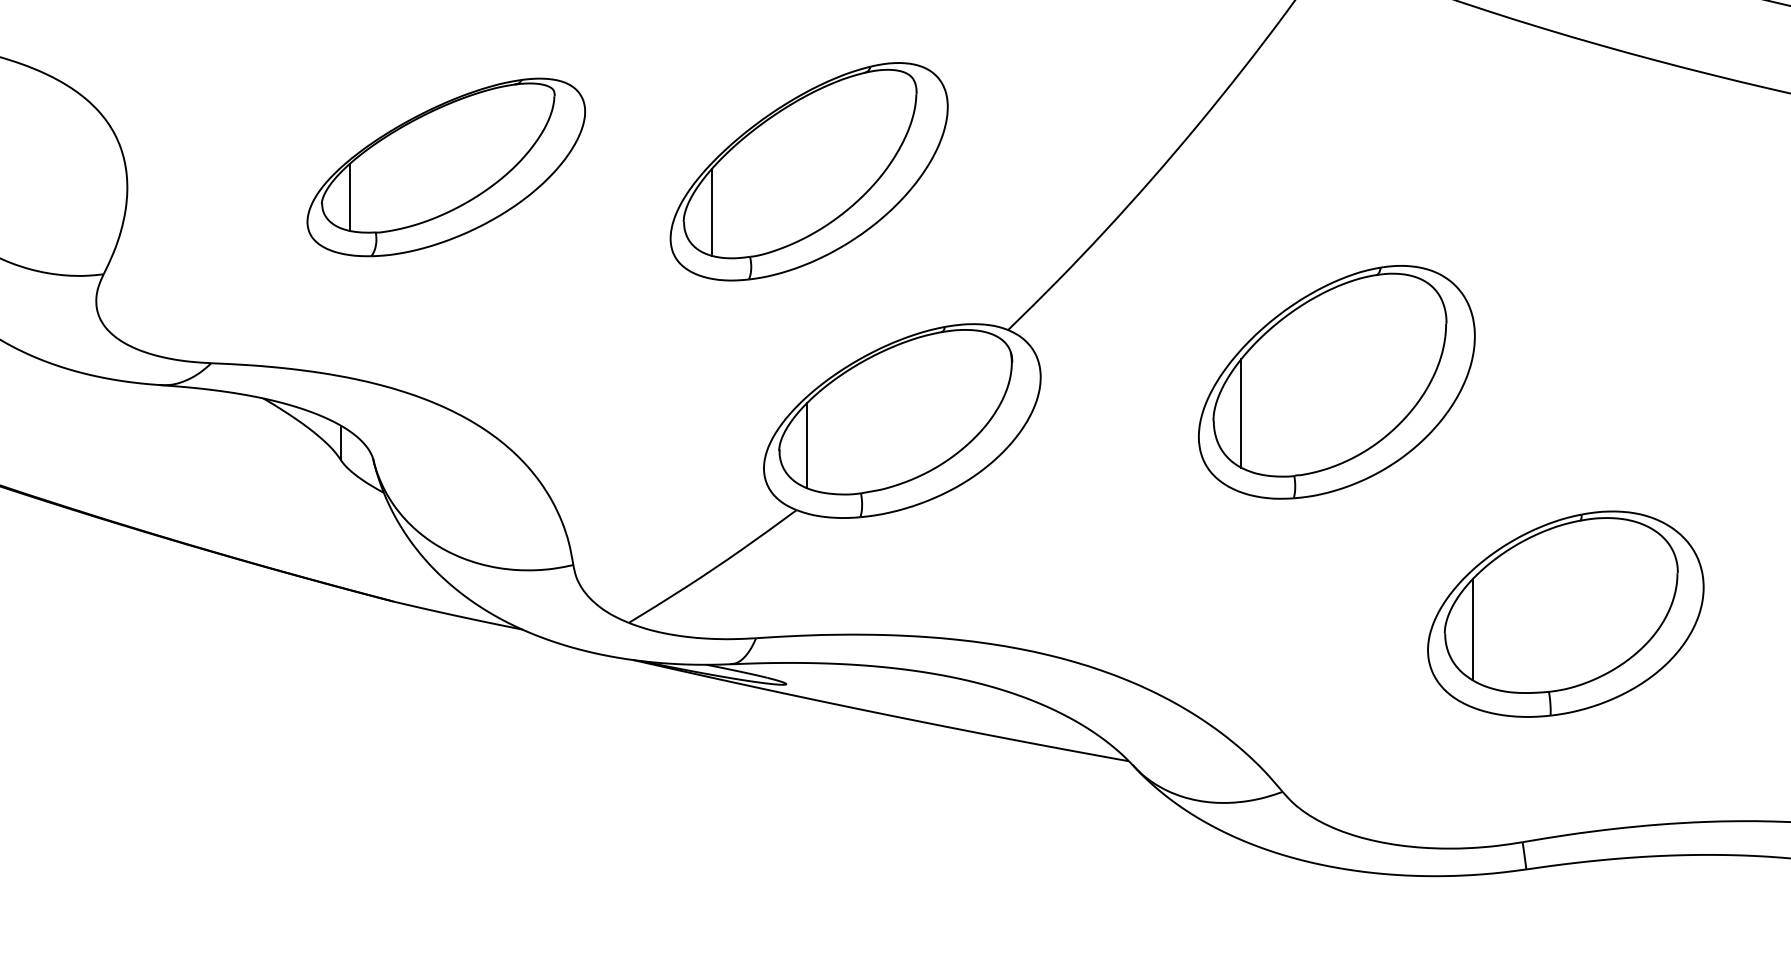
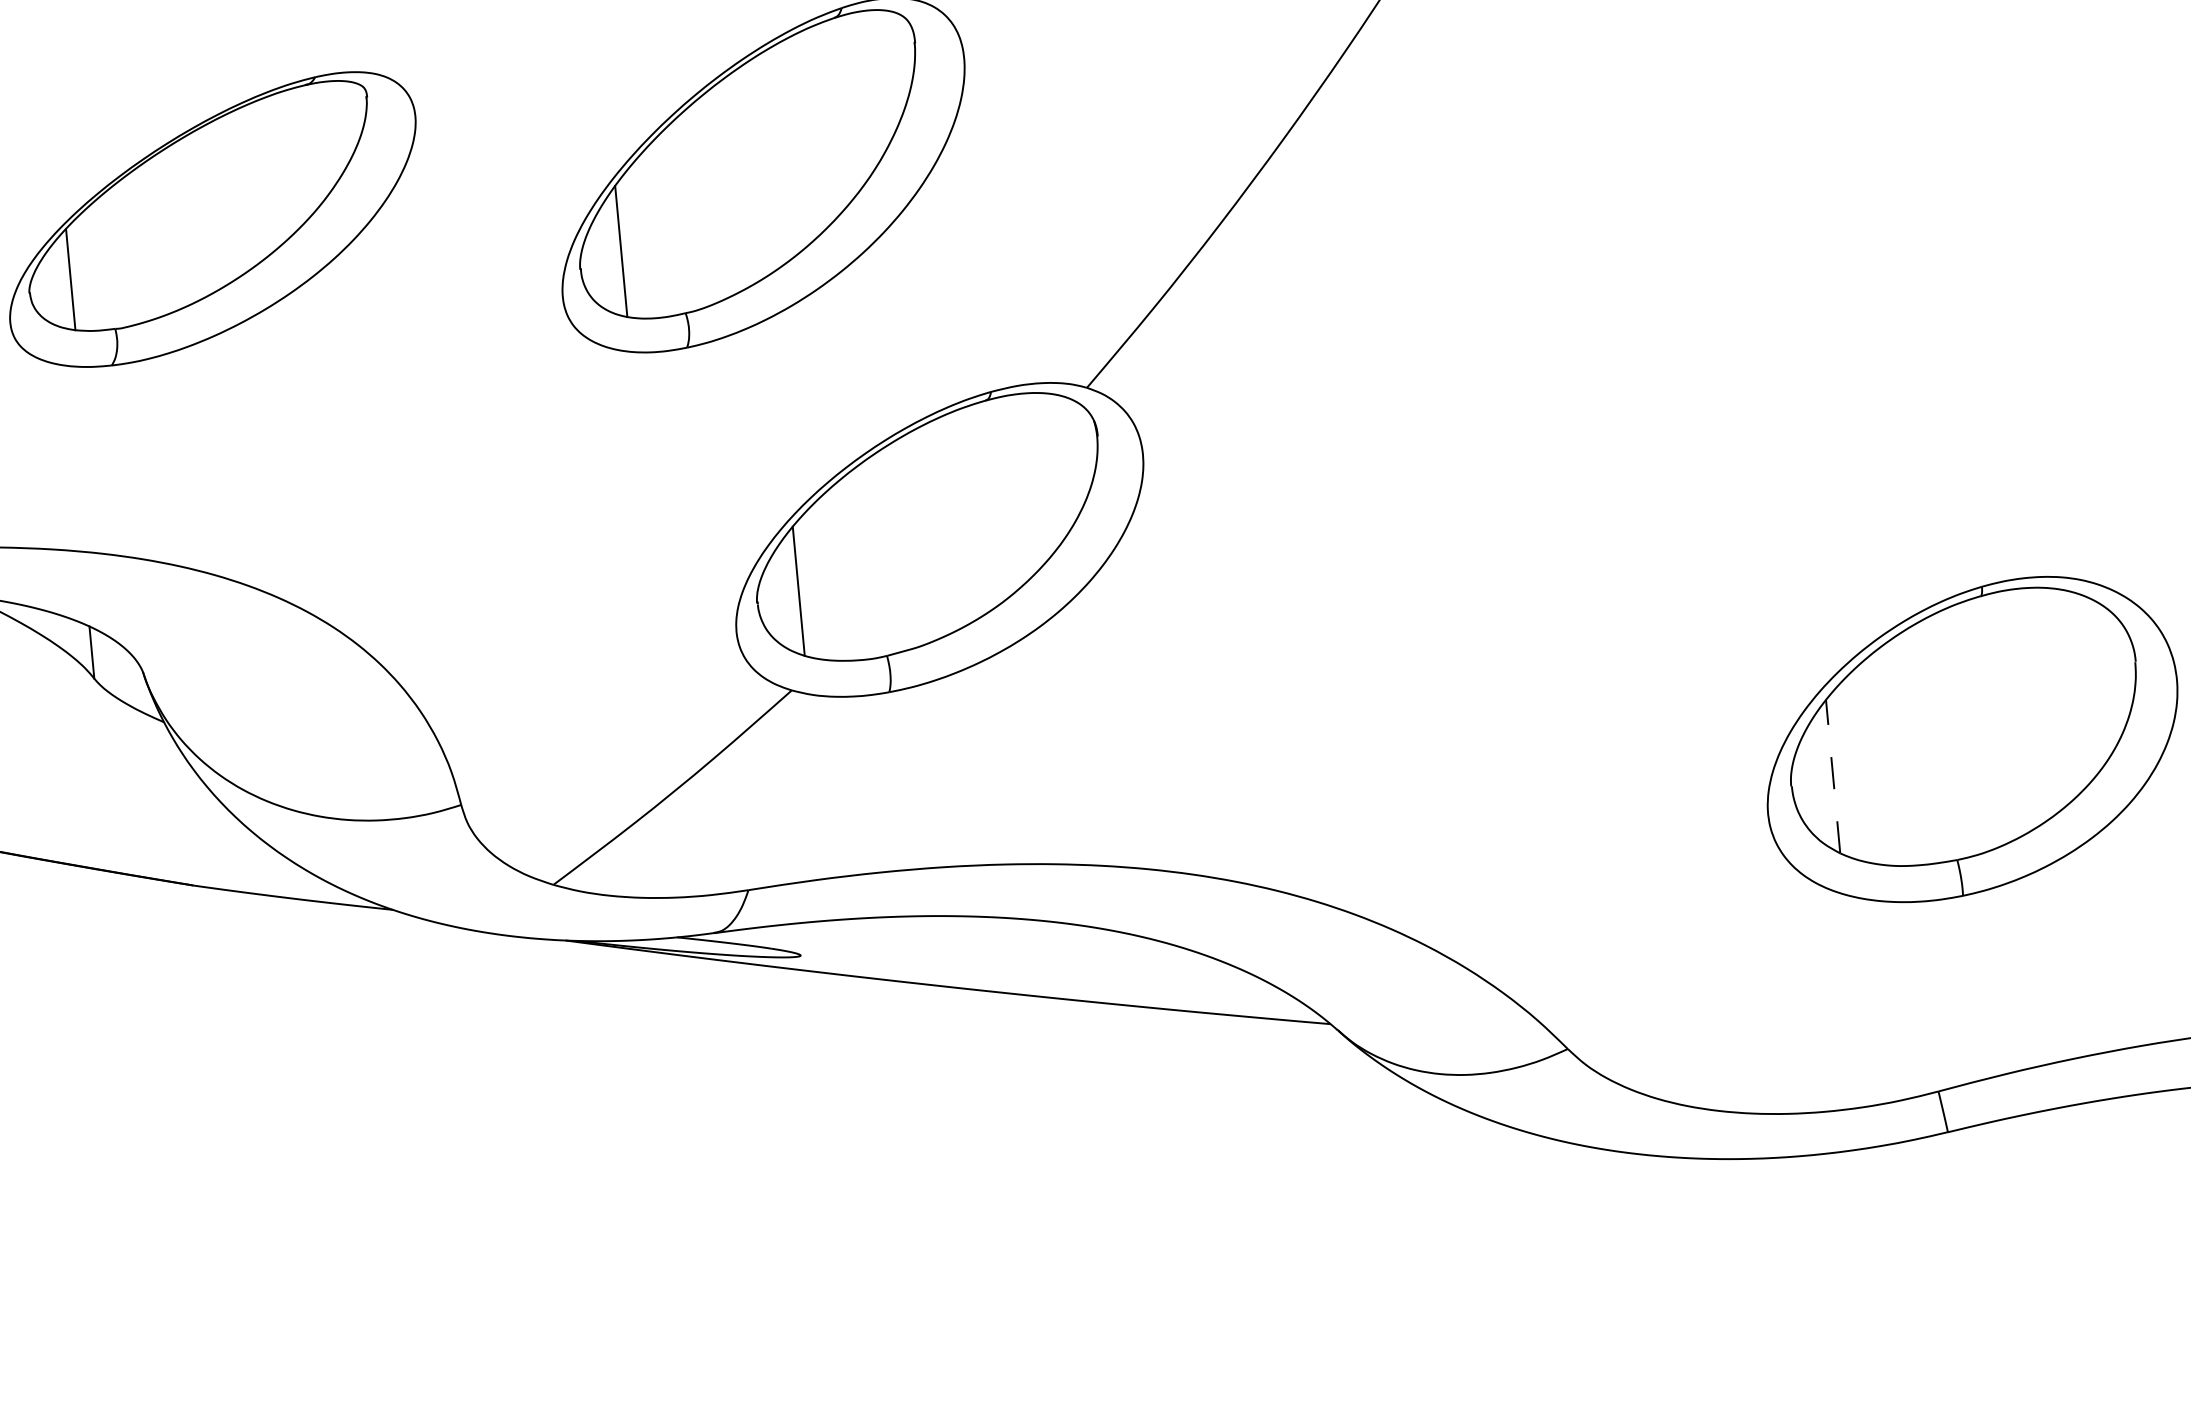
part: (1336, 382) -> (1591, 421), removed
line: (1472, 629) -> (1832, 776), solid -> dashed

